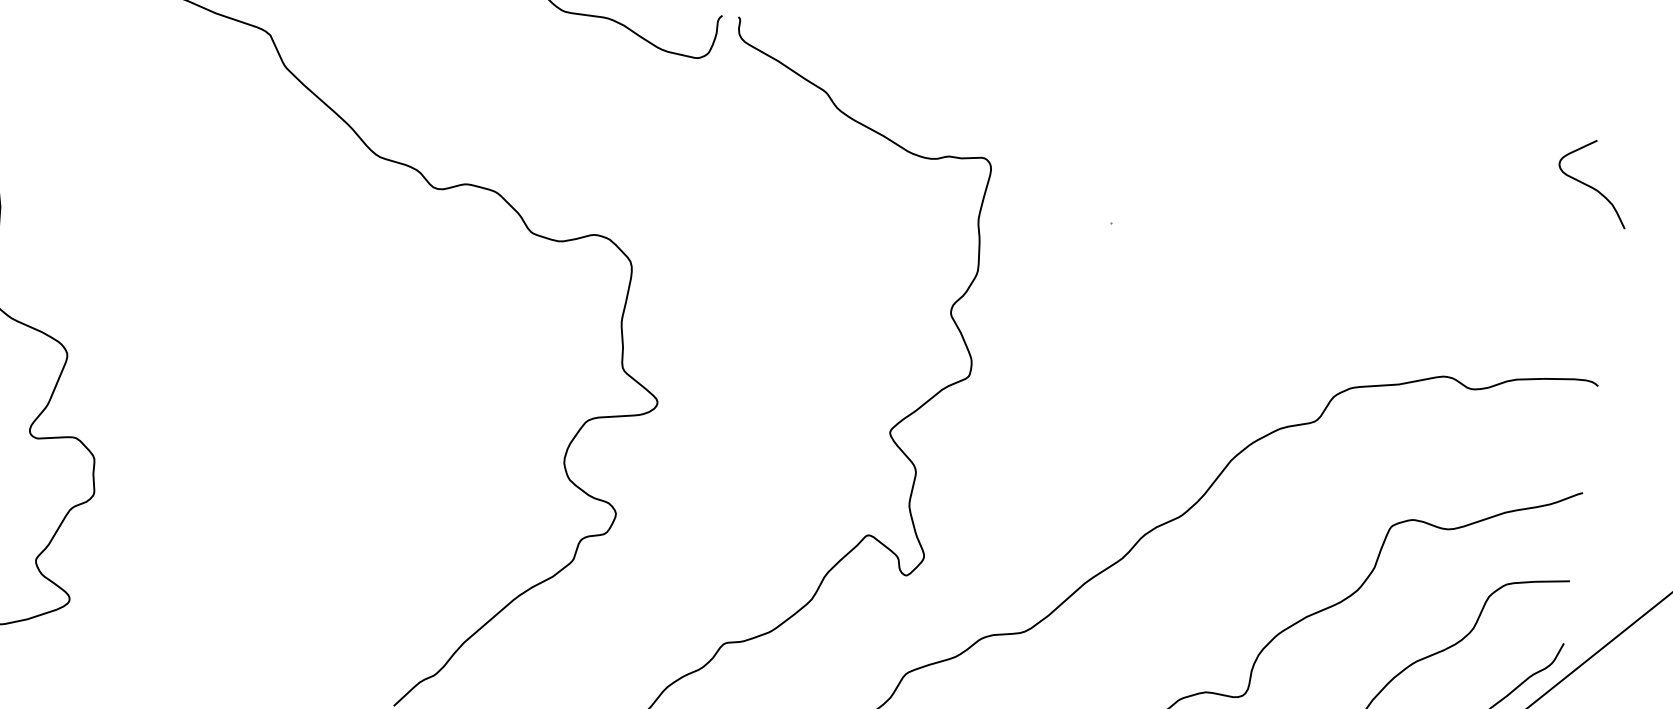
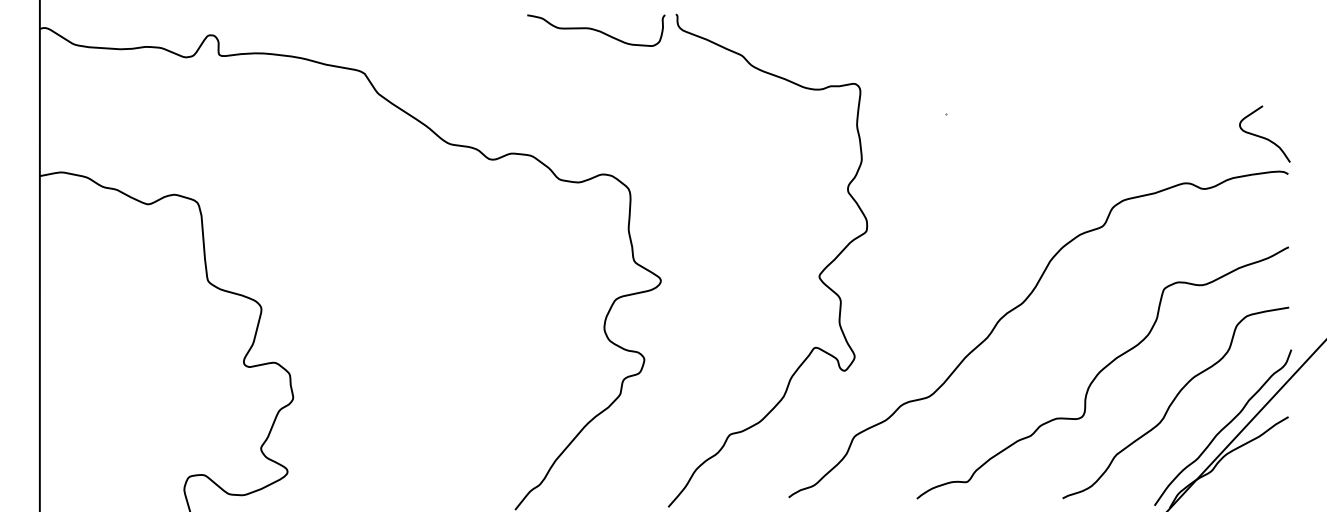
curve: (1591, 185) -> (1263, 136), moved

